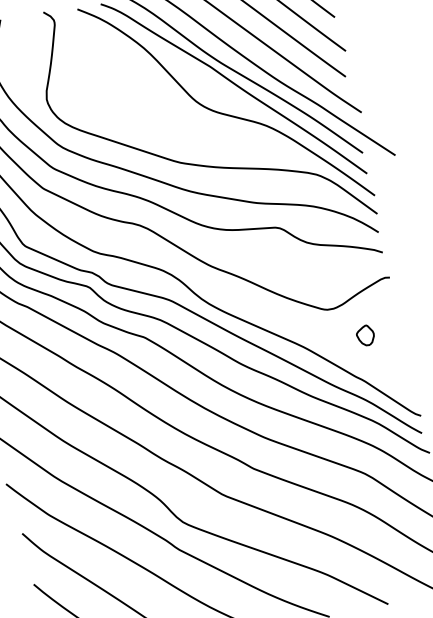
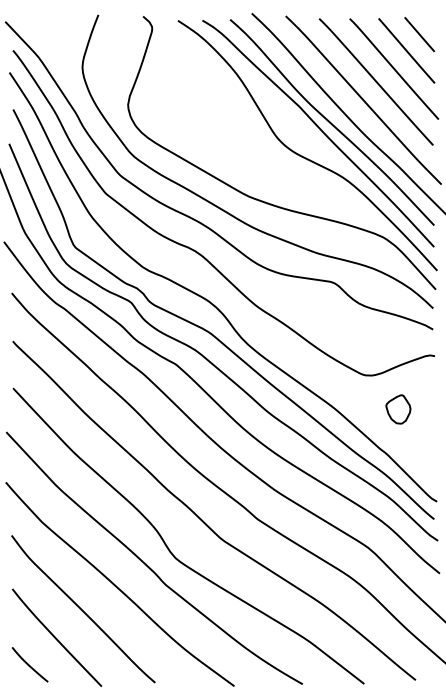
part: (364, 335) -> (397, 409), size x1.4

